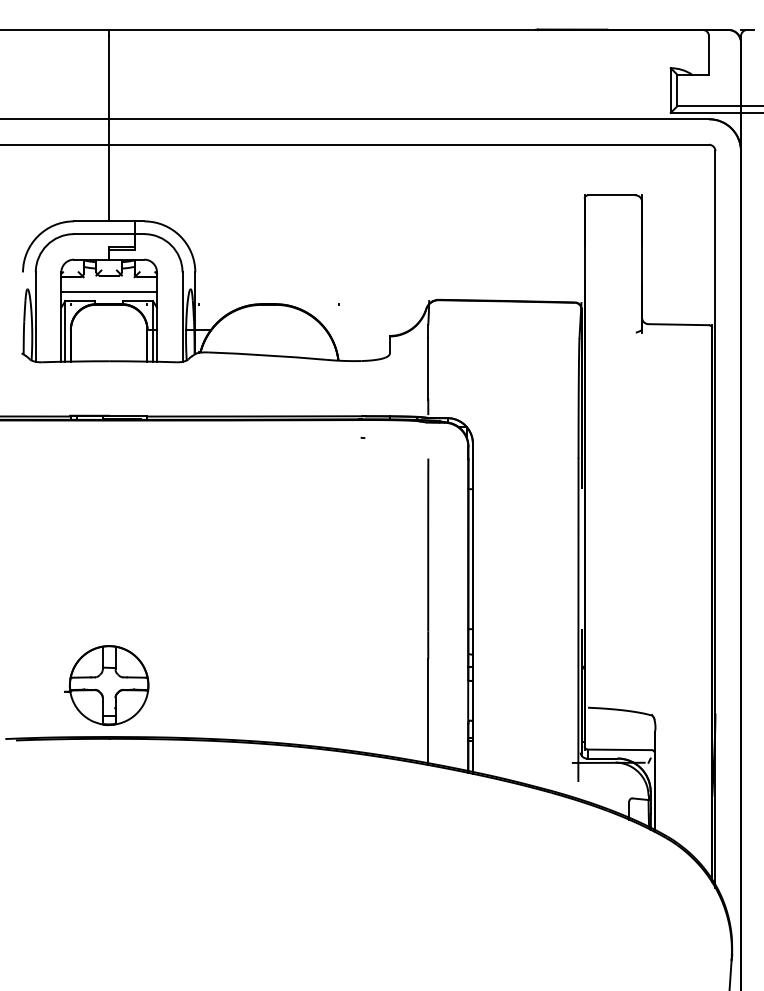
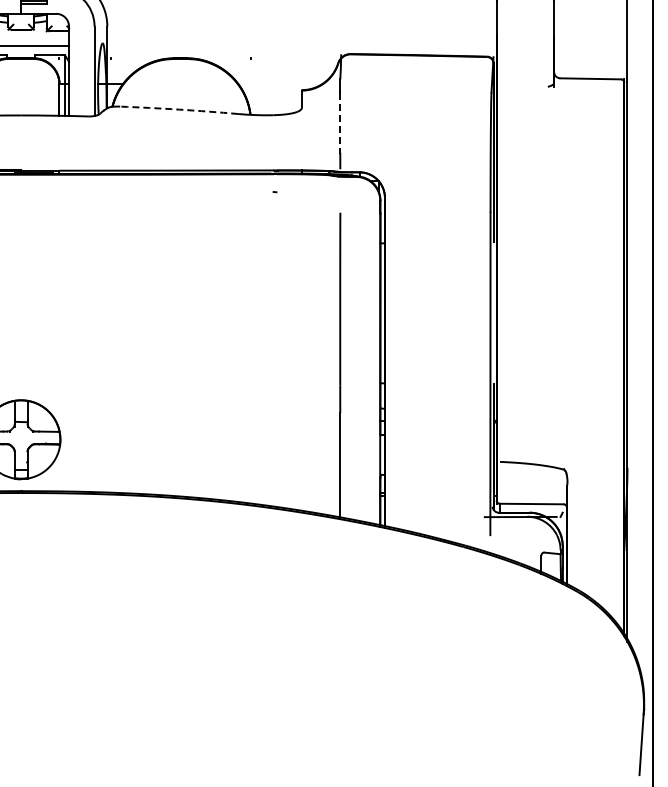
arc: (267, 355) -> (179, 109), solid -> dashed
line: (428, 369) -> (340, 123), solid -> dashed

